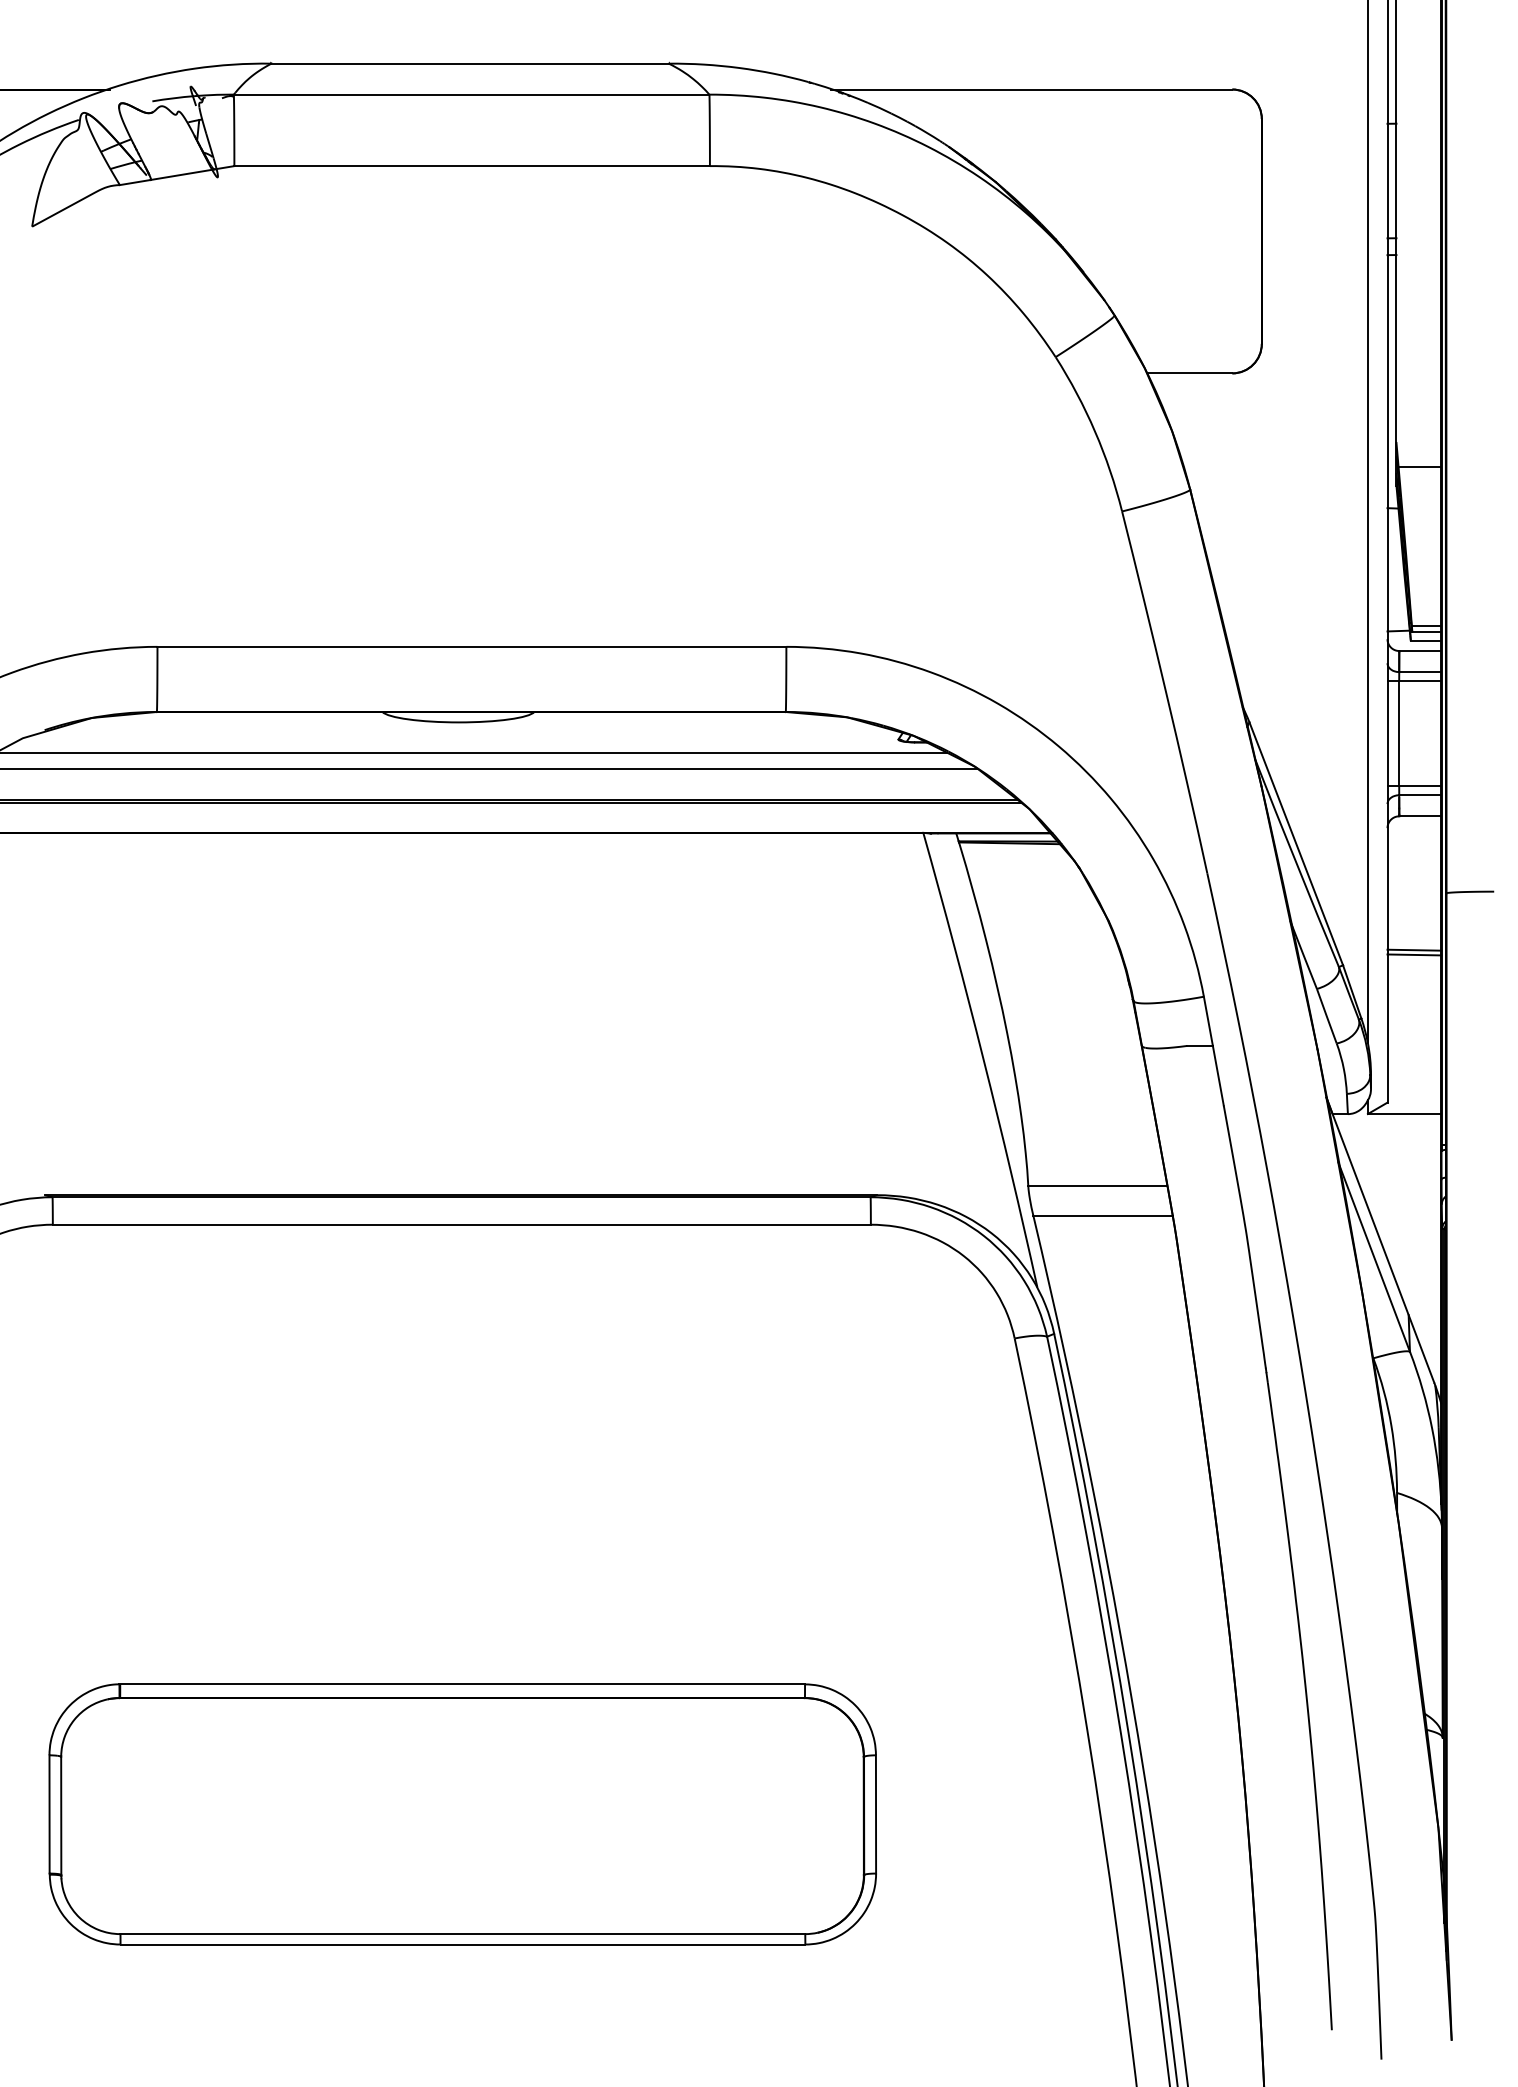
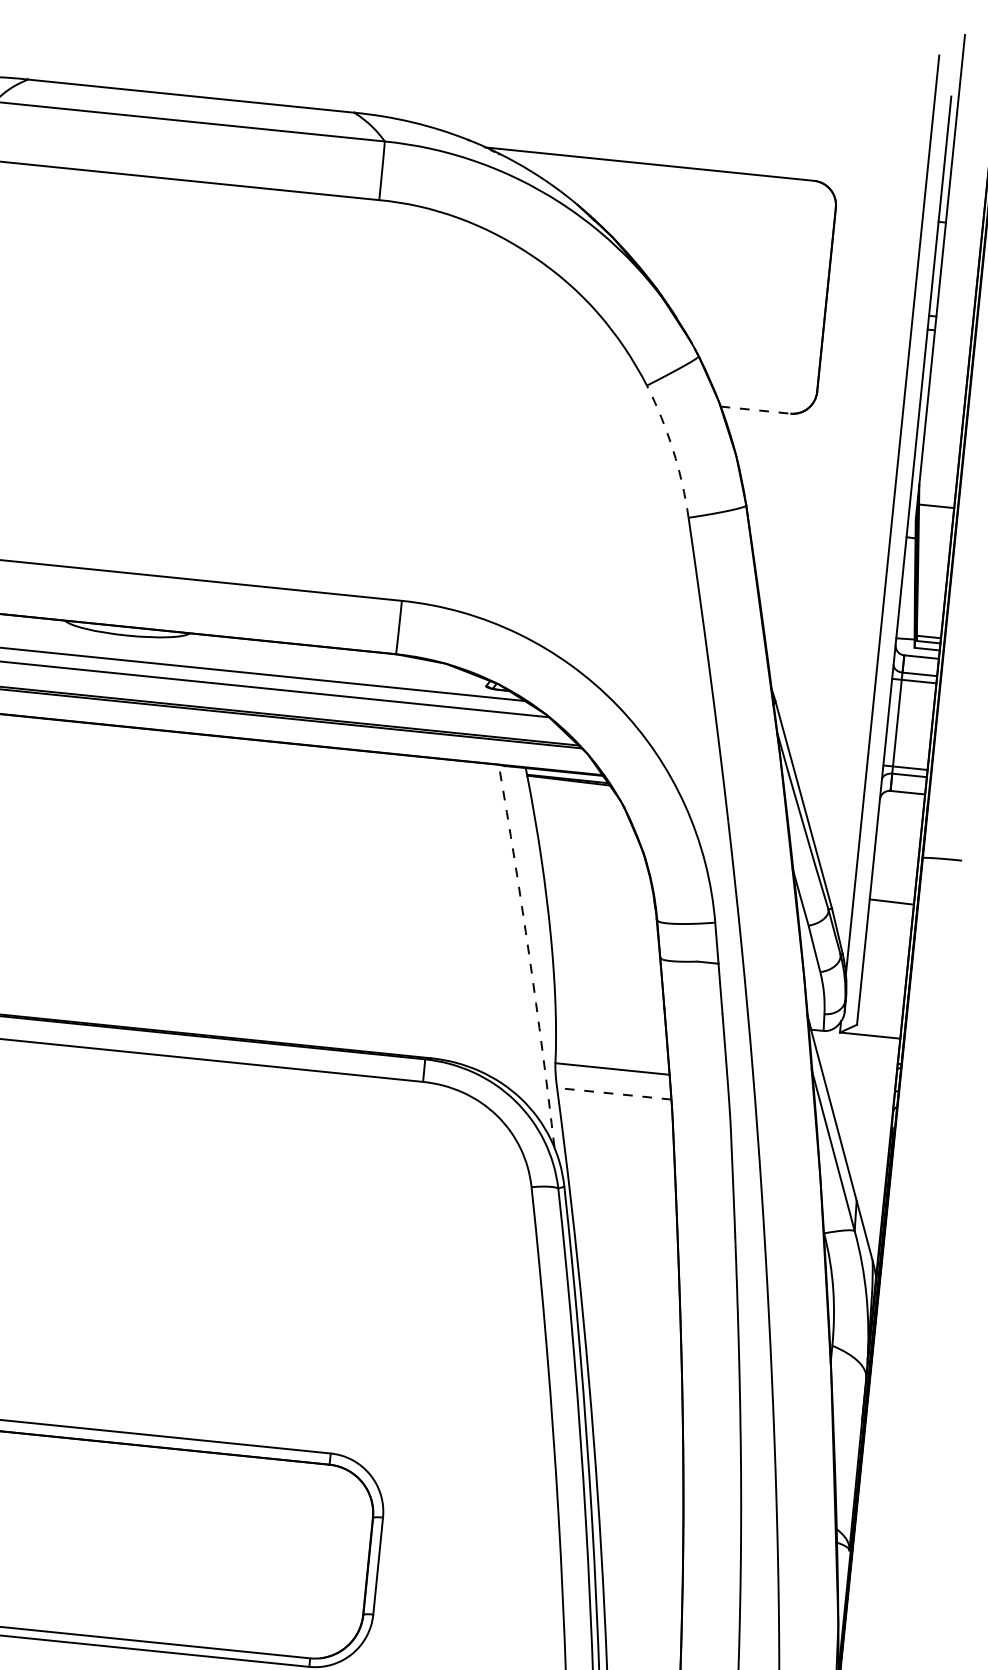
line: (1189, 373) -> (755, 410), solid -> dashed
arc: (1095, 431) -> (673, 449), solid -> dashed
line: (1414, 954) -> (891, 905), removed
arc: (983, 1059) -> (529, 955), solid -> dashed
line: (1103, 1215) -> (614, 1093), solid -> dashed

